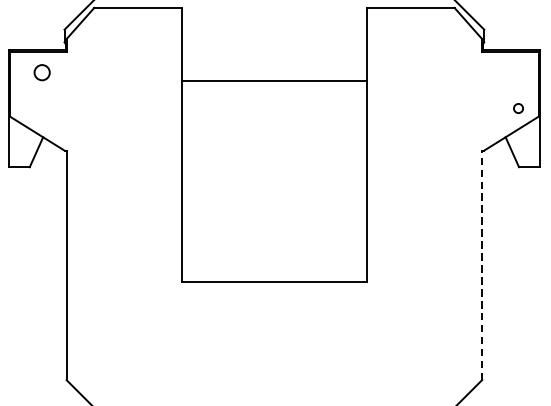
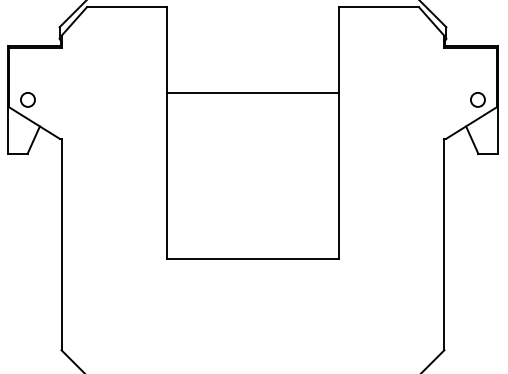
circle: (41, 72) -> (27, 99), moved
line: (273, 80) -> (252, 92), moved
circle: (518, 108) -> (477, 99), size x1.67
line: (482, 265) -> (444, 244), dashed -> solid

